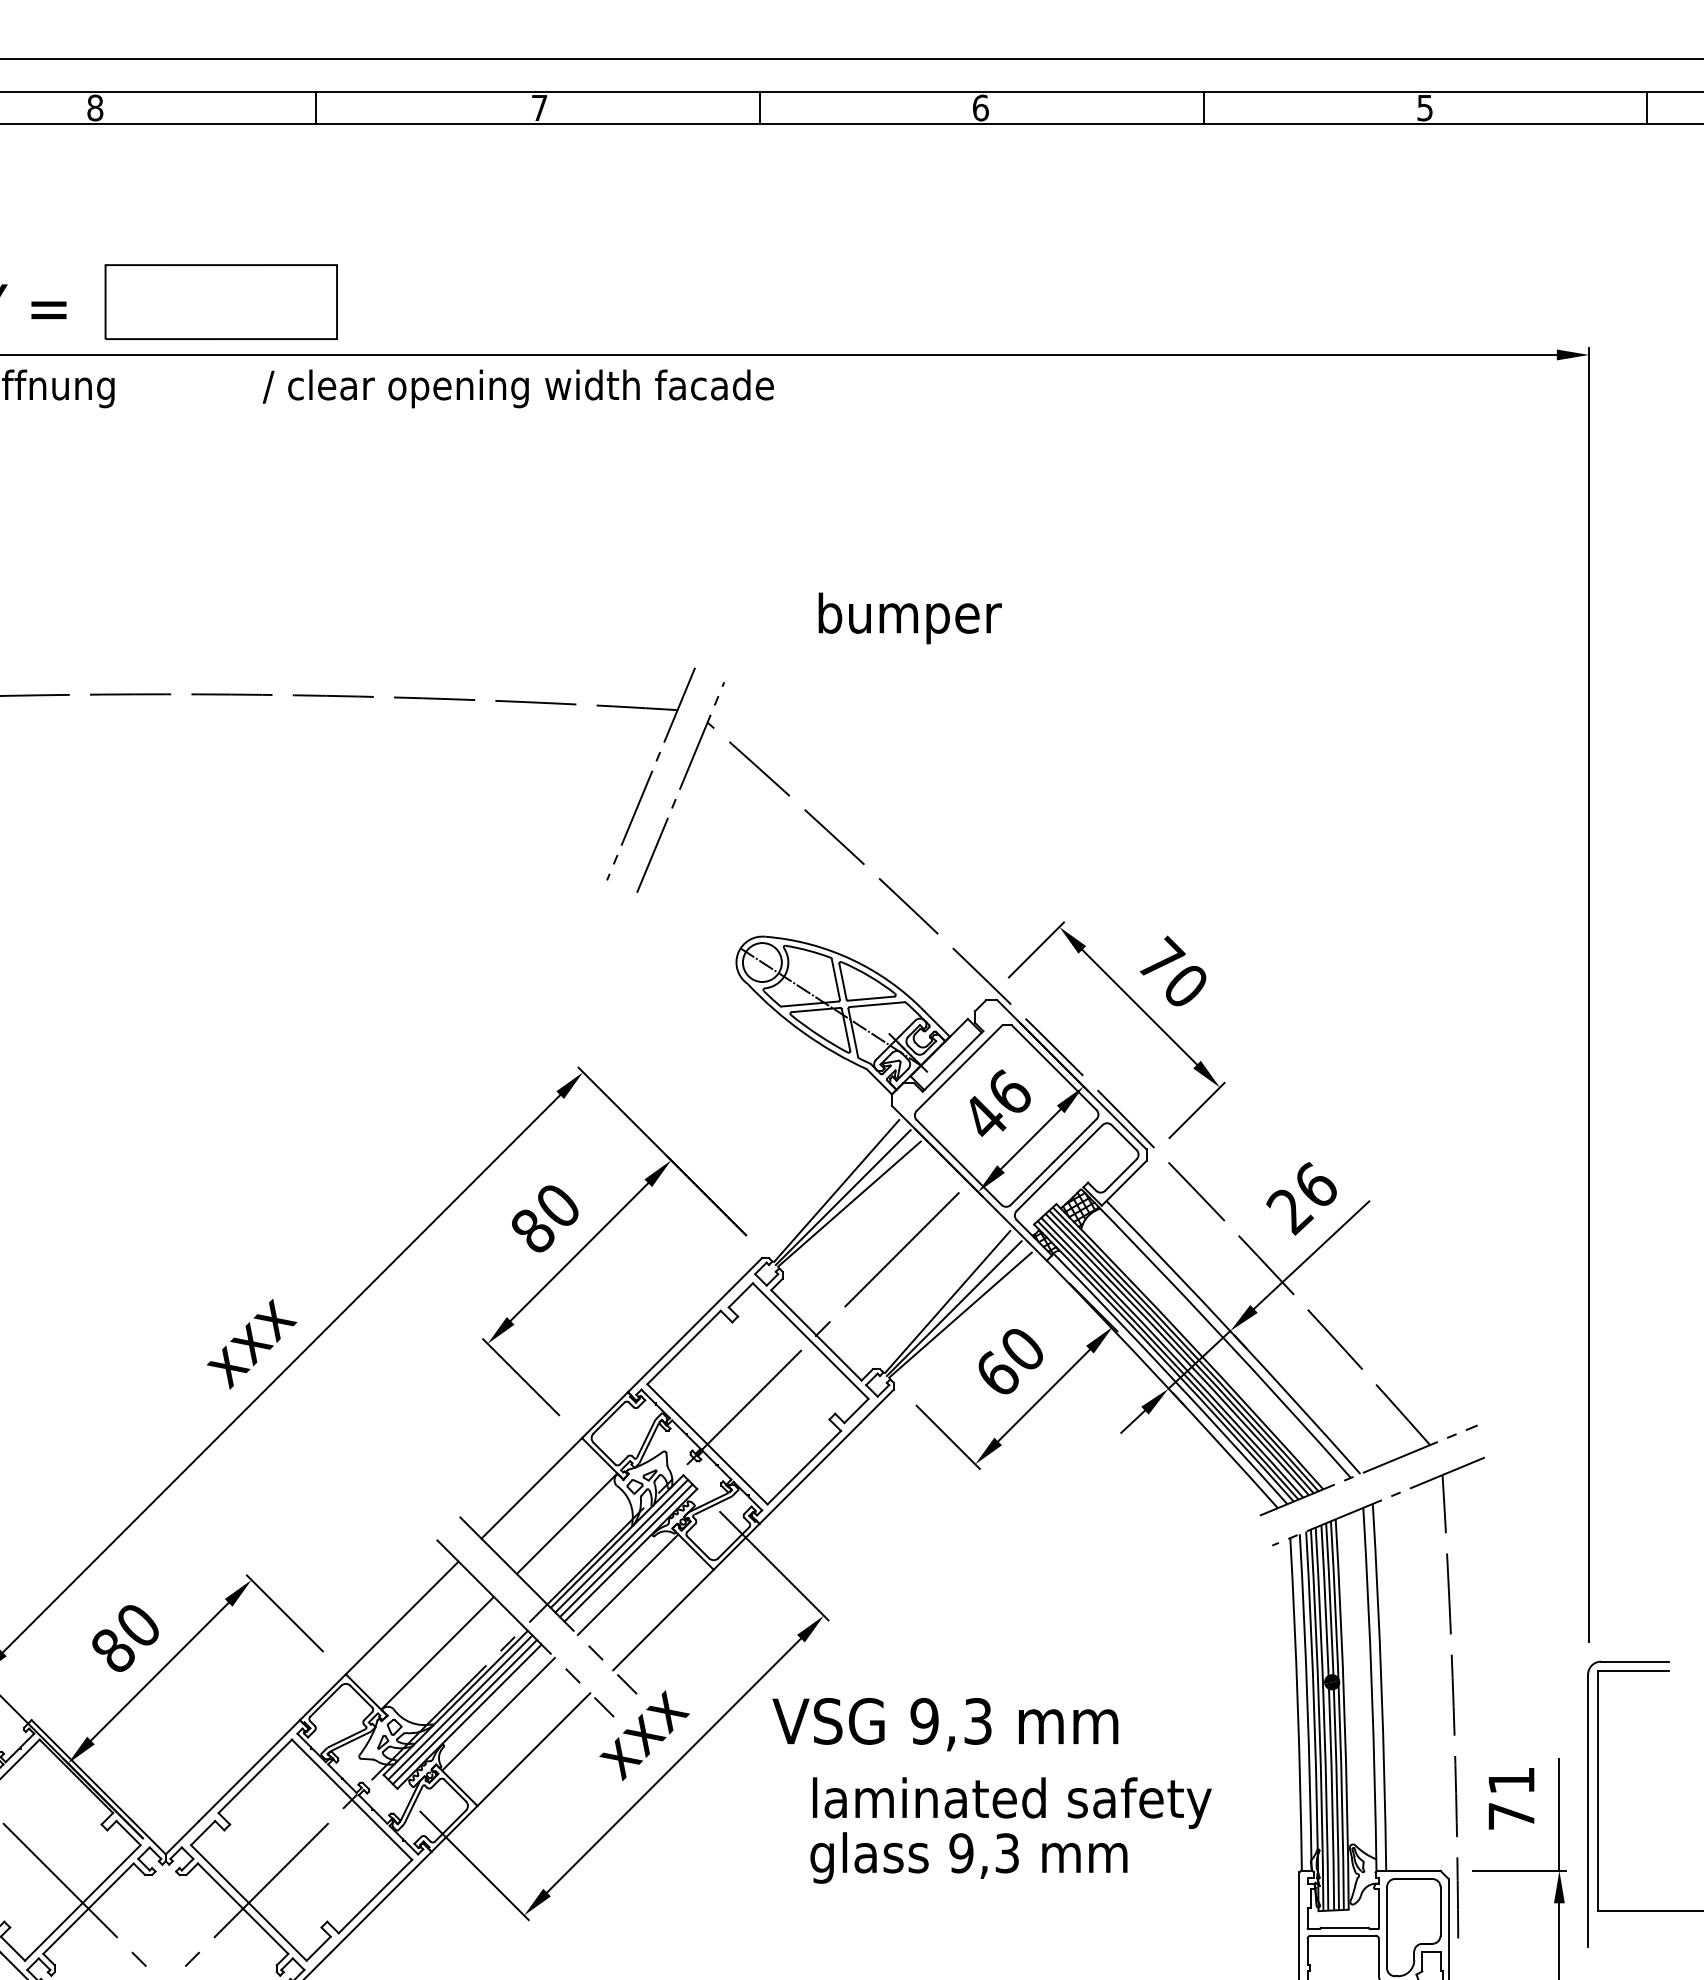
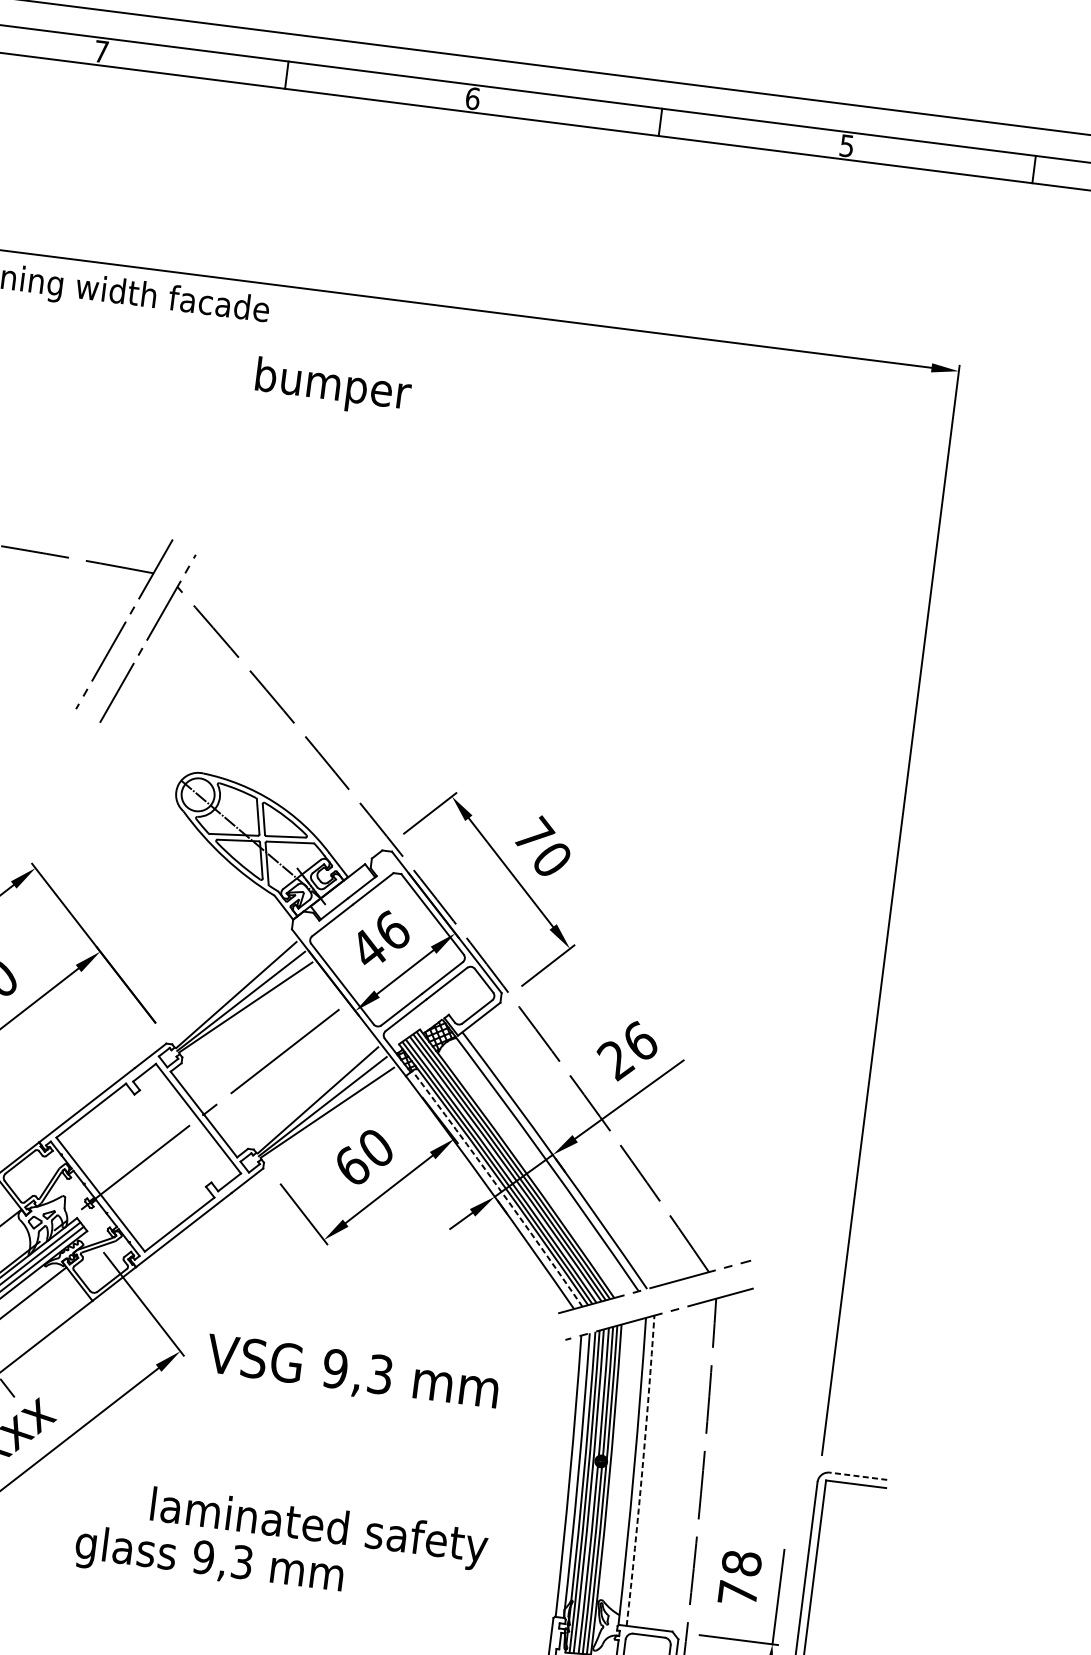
text: (909, 618) -> (332, 387), moved
arc: (1172, 1377) -> (499, 1187), solid -> dashed
line: (1634, 1661) -> (858, 1476), solid -> dashed
arc: (1381, 1687) -> (642, 1471), solid -> dashed
text: (945, 1724) -> (352, 1373), moved
text: (1511, 1780) -> (741, 1563), 71 -> 78
text: (968, 1857) -> (209, 1561), moved

